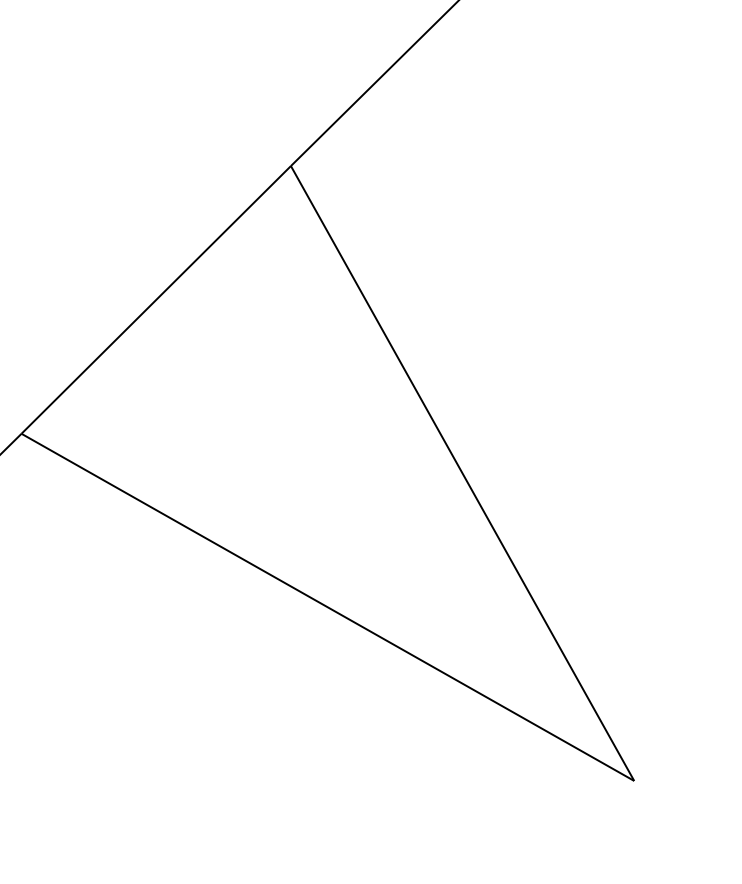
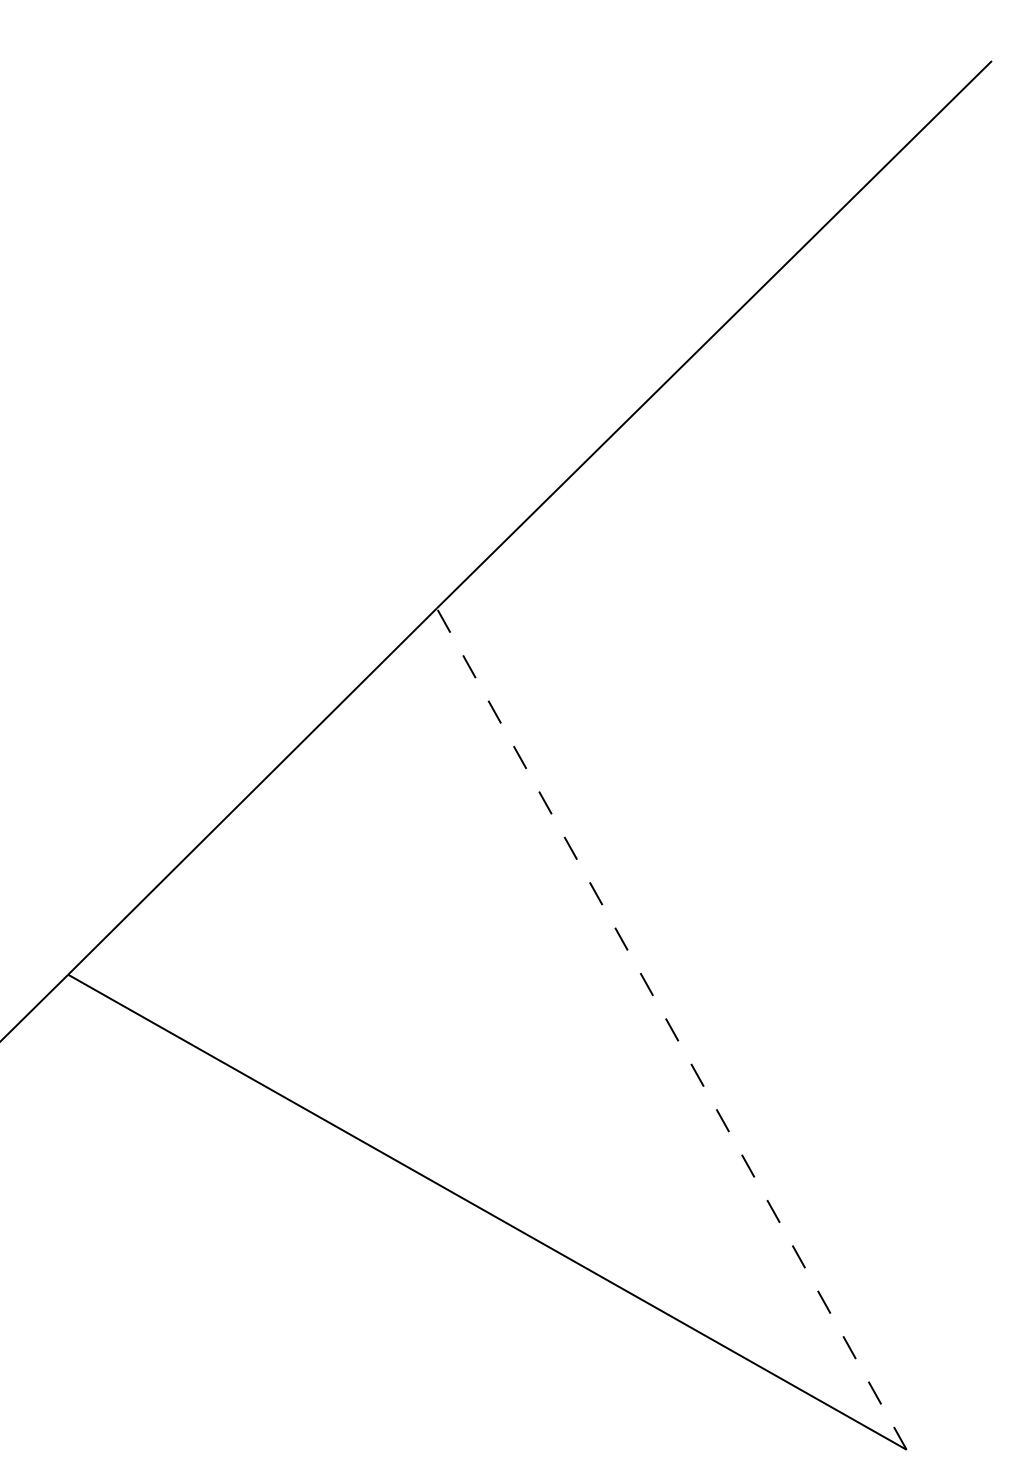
line: (462, 473) -> (671, 1029), solid -> dashed

